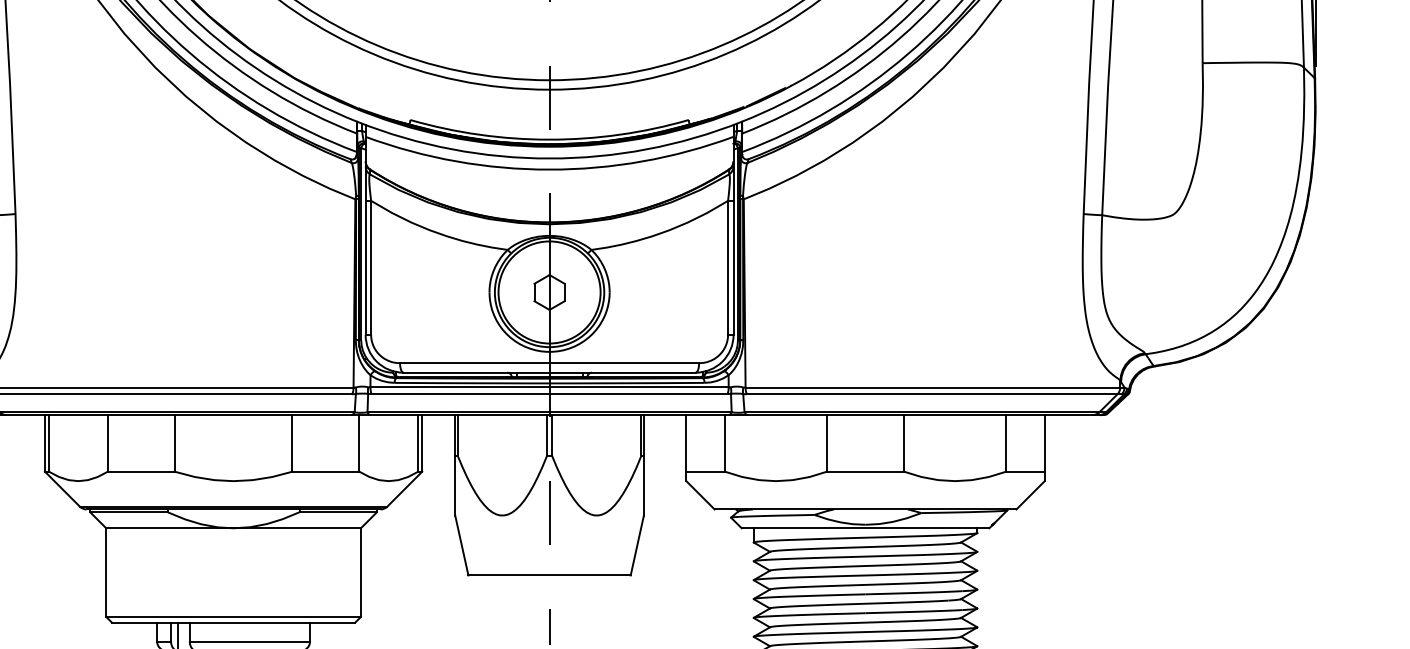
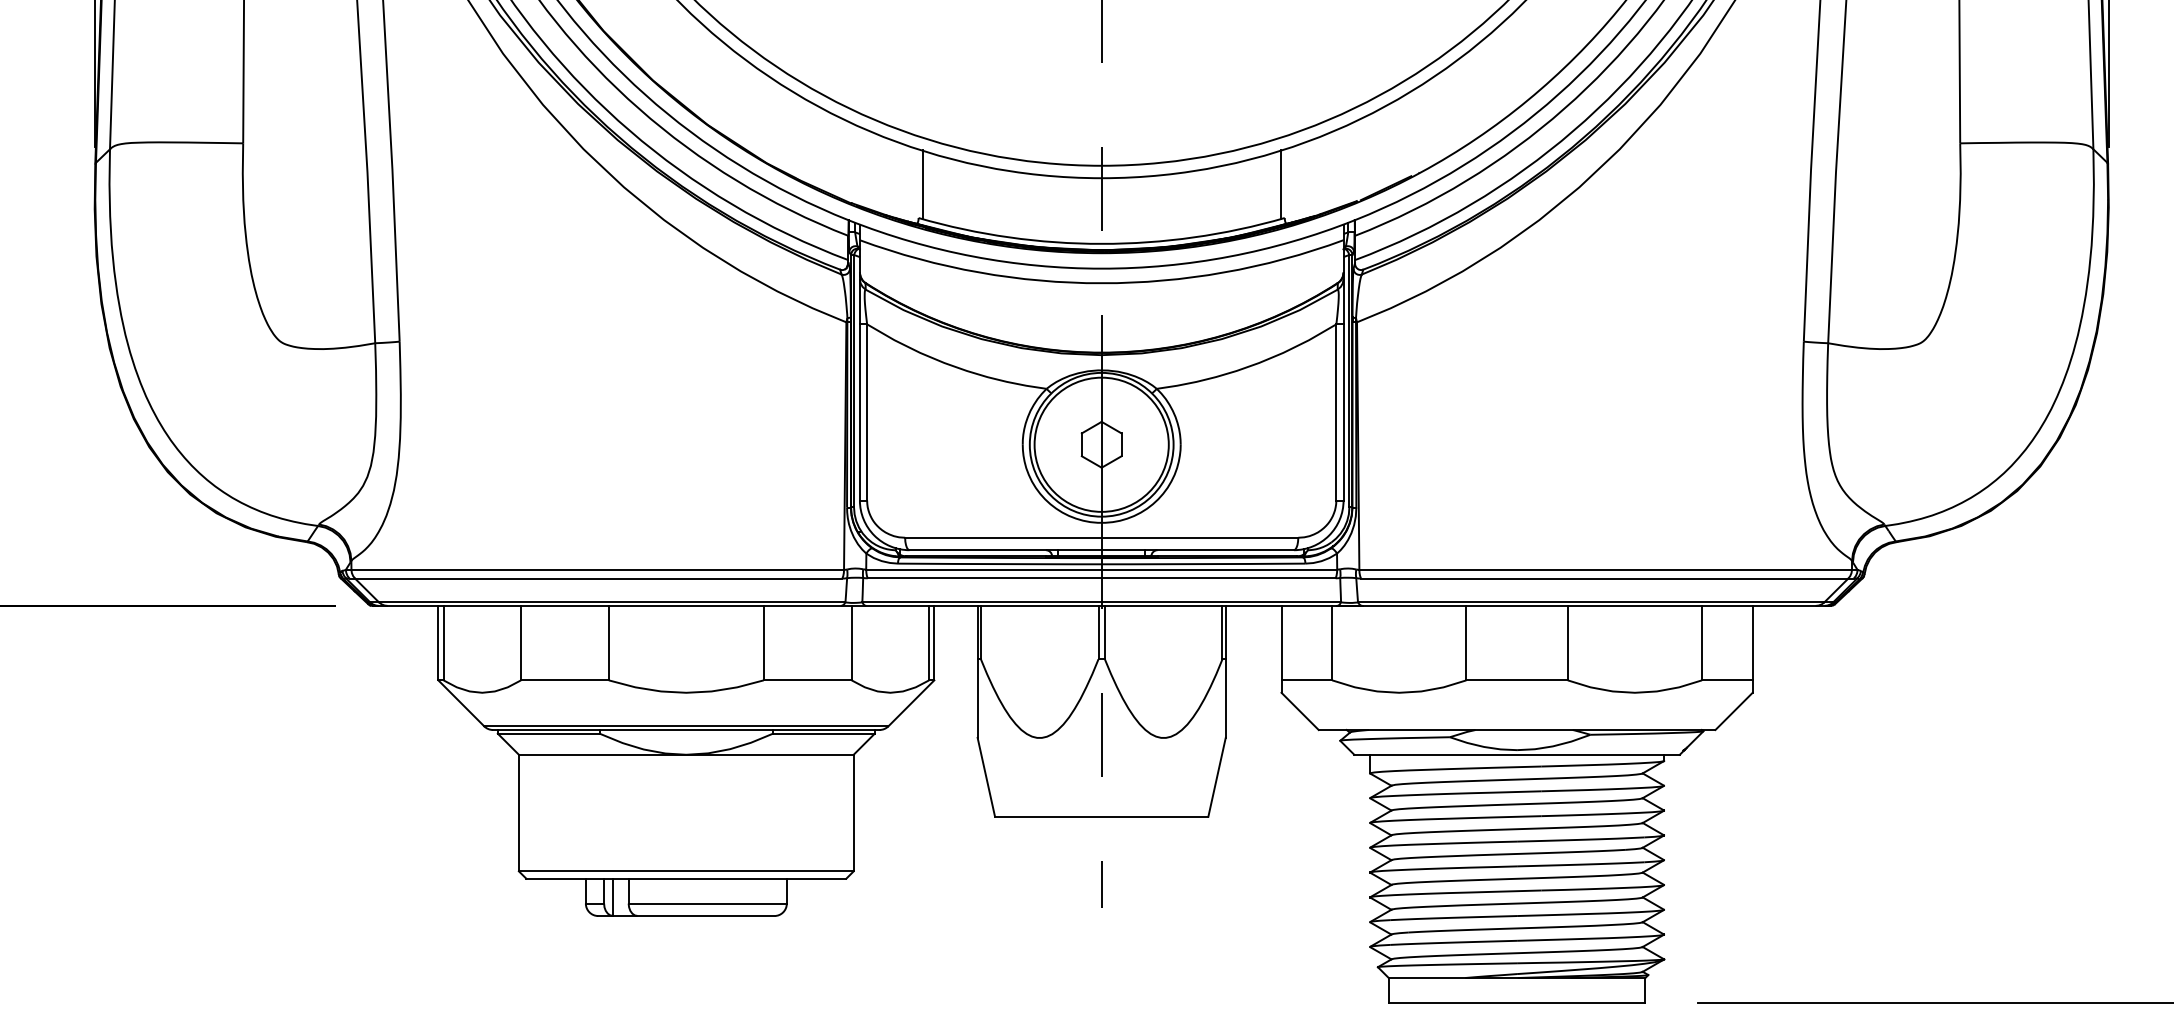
line: (413, 94) -> (922, 184), added
line: (685, 94) -> (1280, 184), added

